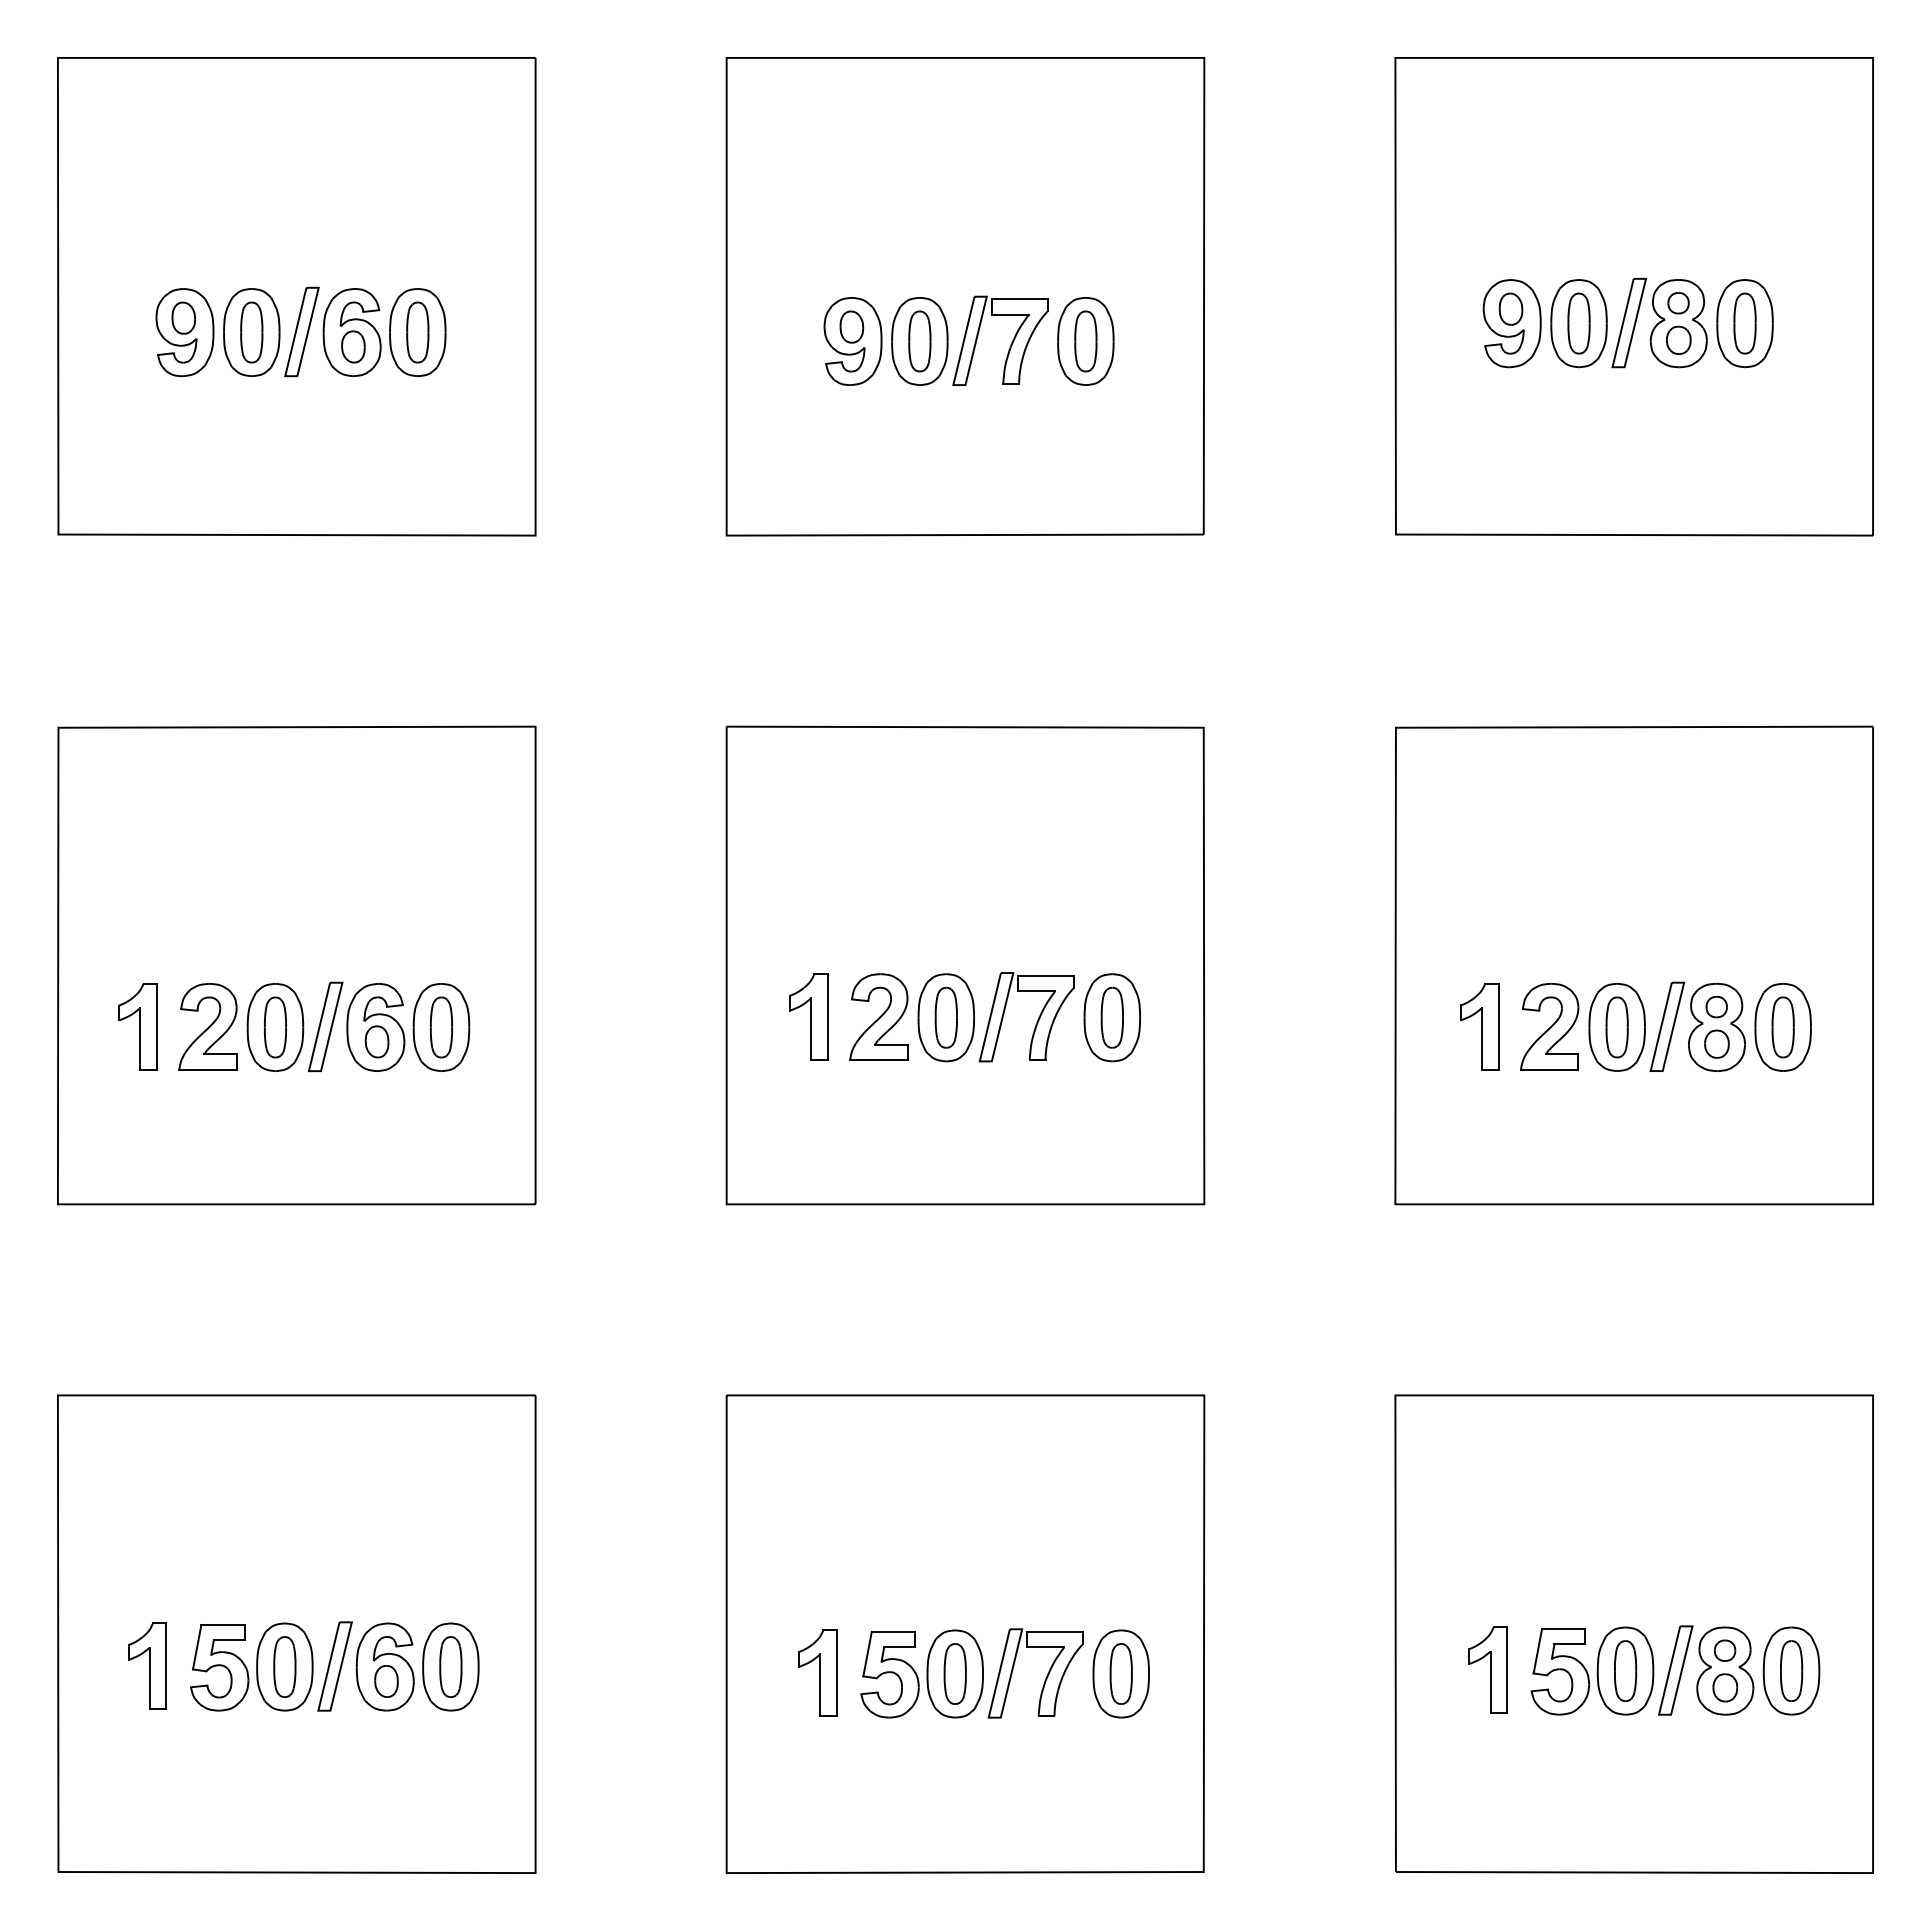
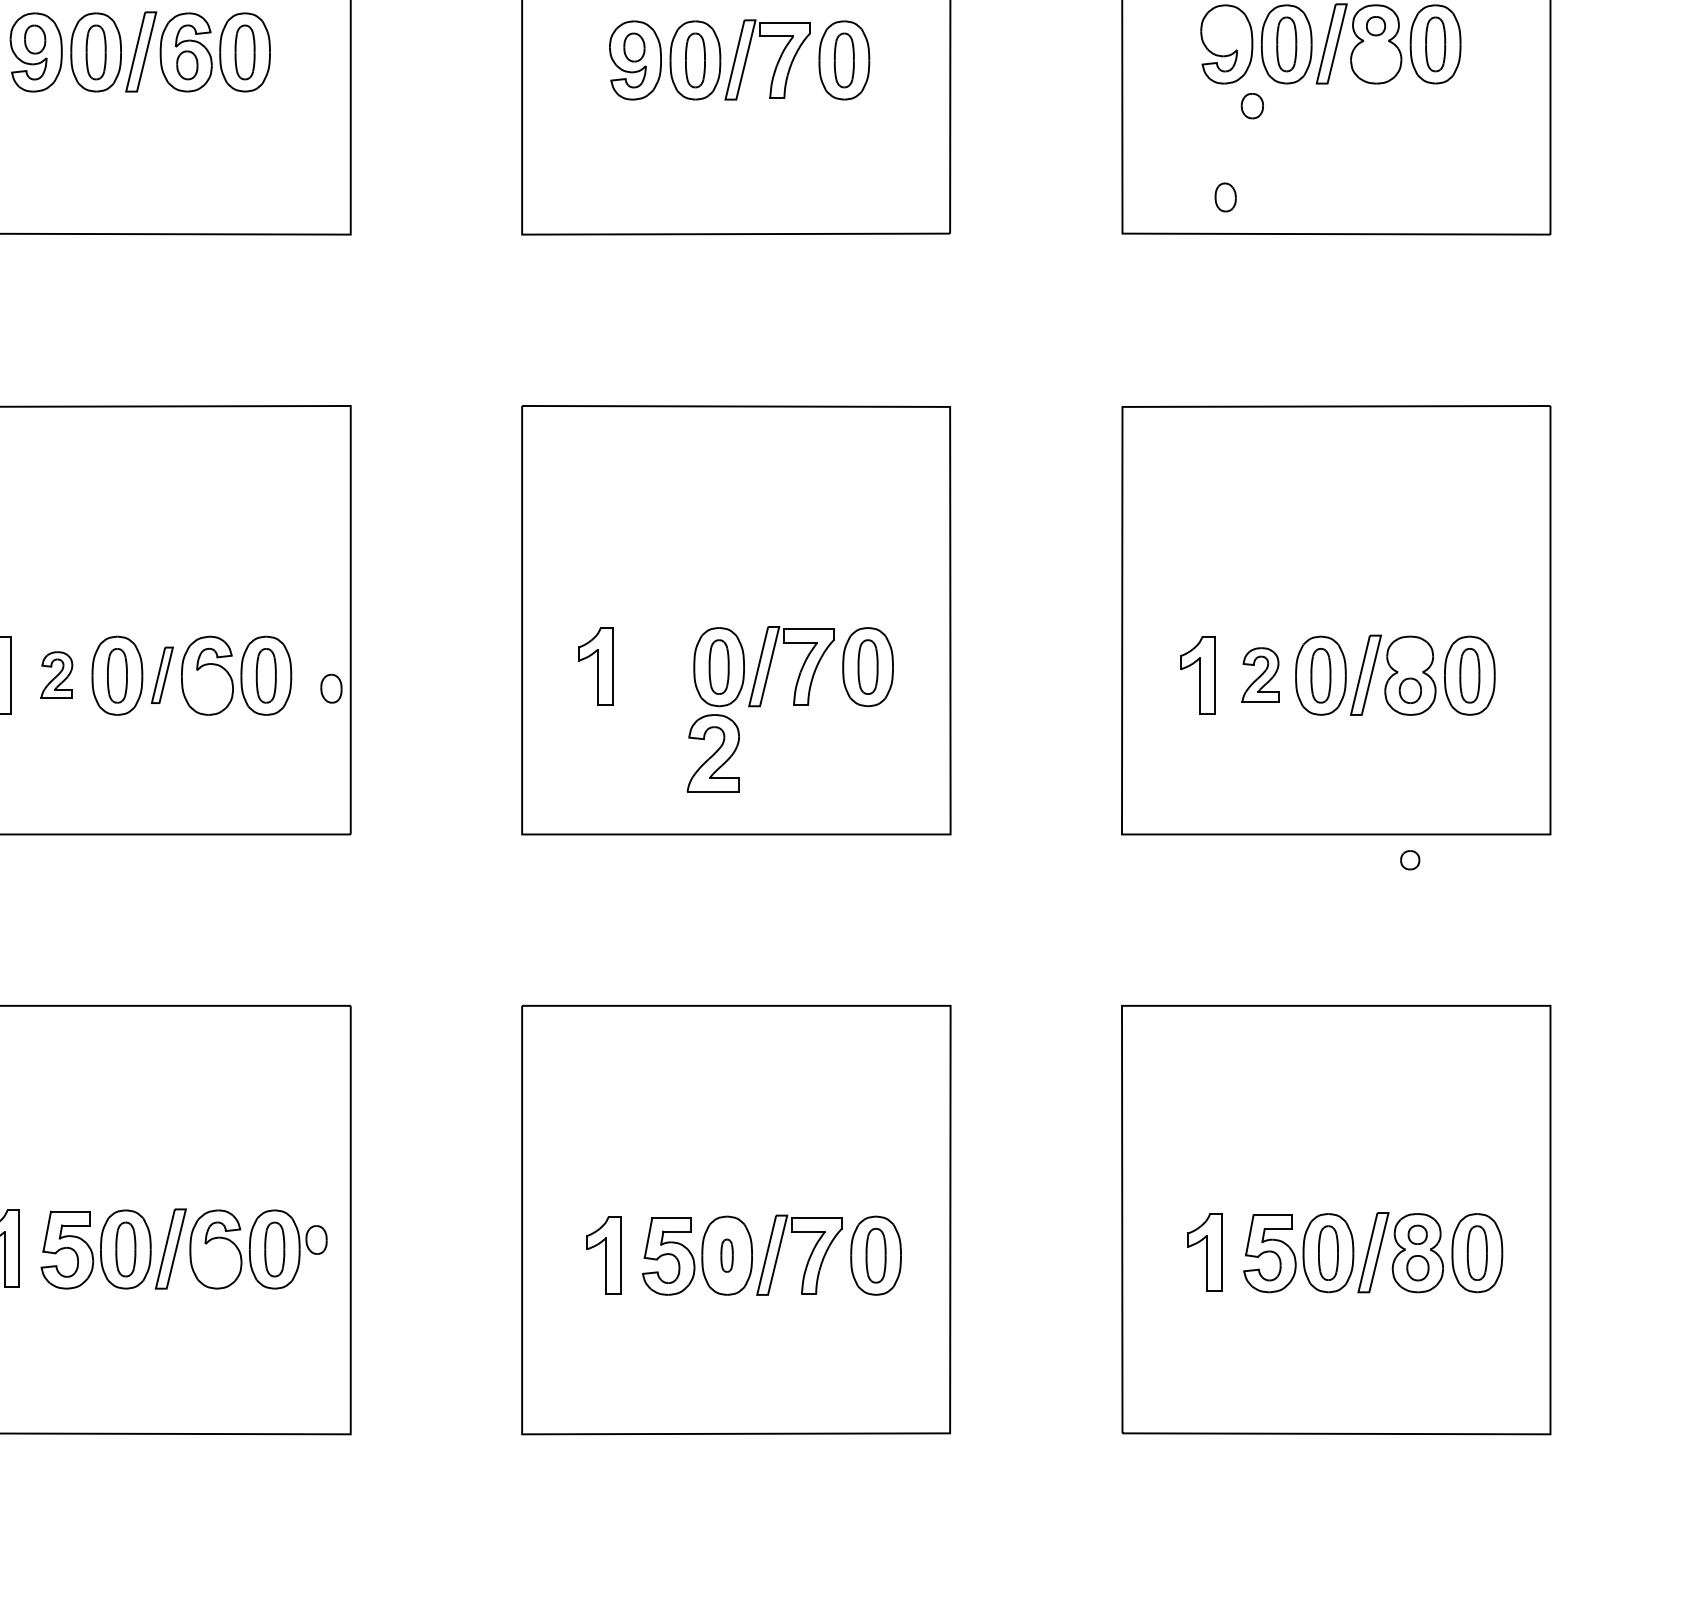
part: (1510, 308) -> (1225, 196), moved
part: (1678, 339) -> (1252, 105), moved
part: (1716, 1007) -> (1410, 860), moved
part: (878, 1016) -> (713, 752), moved
part: (207, 1026) -> (56, 674), size x0.6
part: (325, 1026) -> (162, 674), size x0.7
part: (1549, 1026) -> (1260, 674), size x0.7
part: (376, 1041) -> (330, 688), moved
part: (954, 1673) -> (726, 1255), size x0.6
part: (386, 1681) -> (316, 1240), moved

